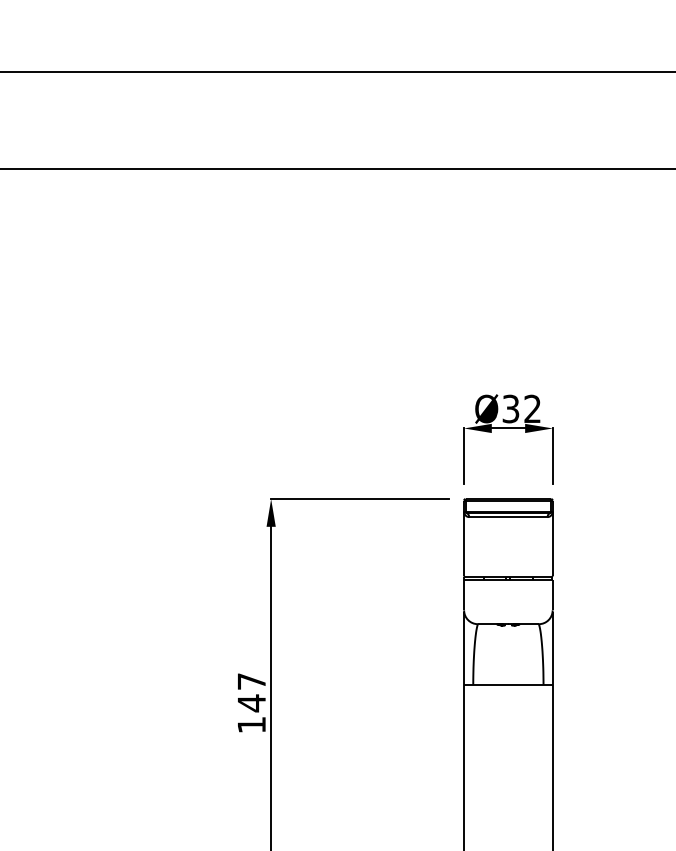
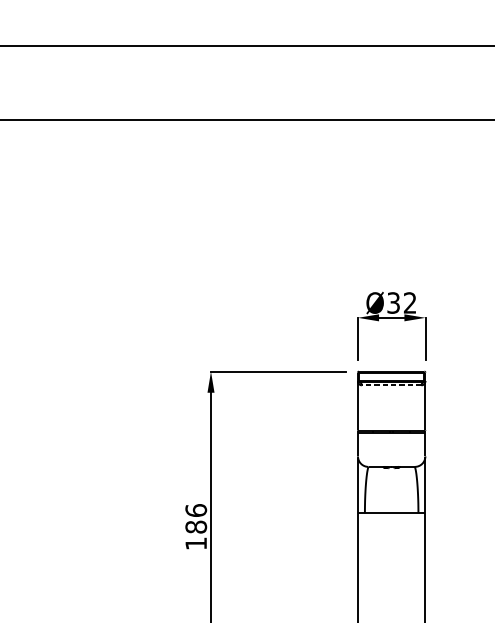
line: (507, 517) -> (391, 385), solid -> dashed
text: (251, 692) -> (196, 518), 147 -> 186

